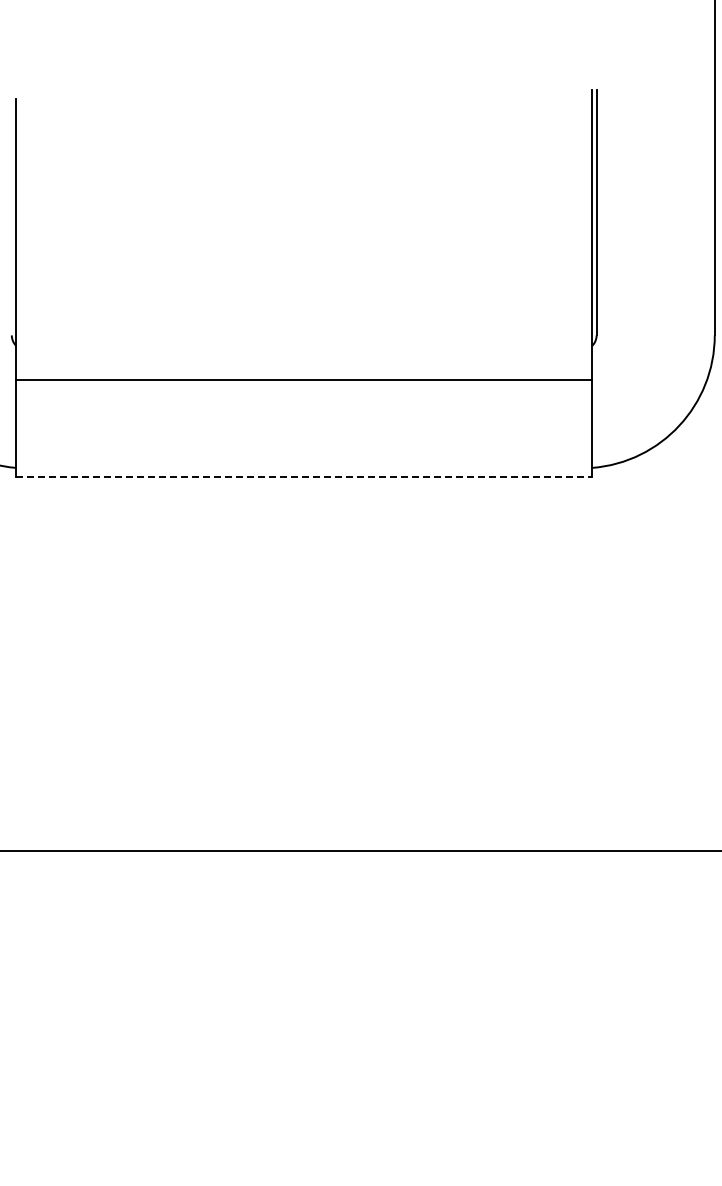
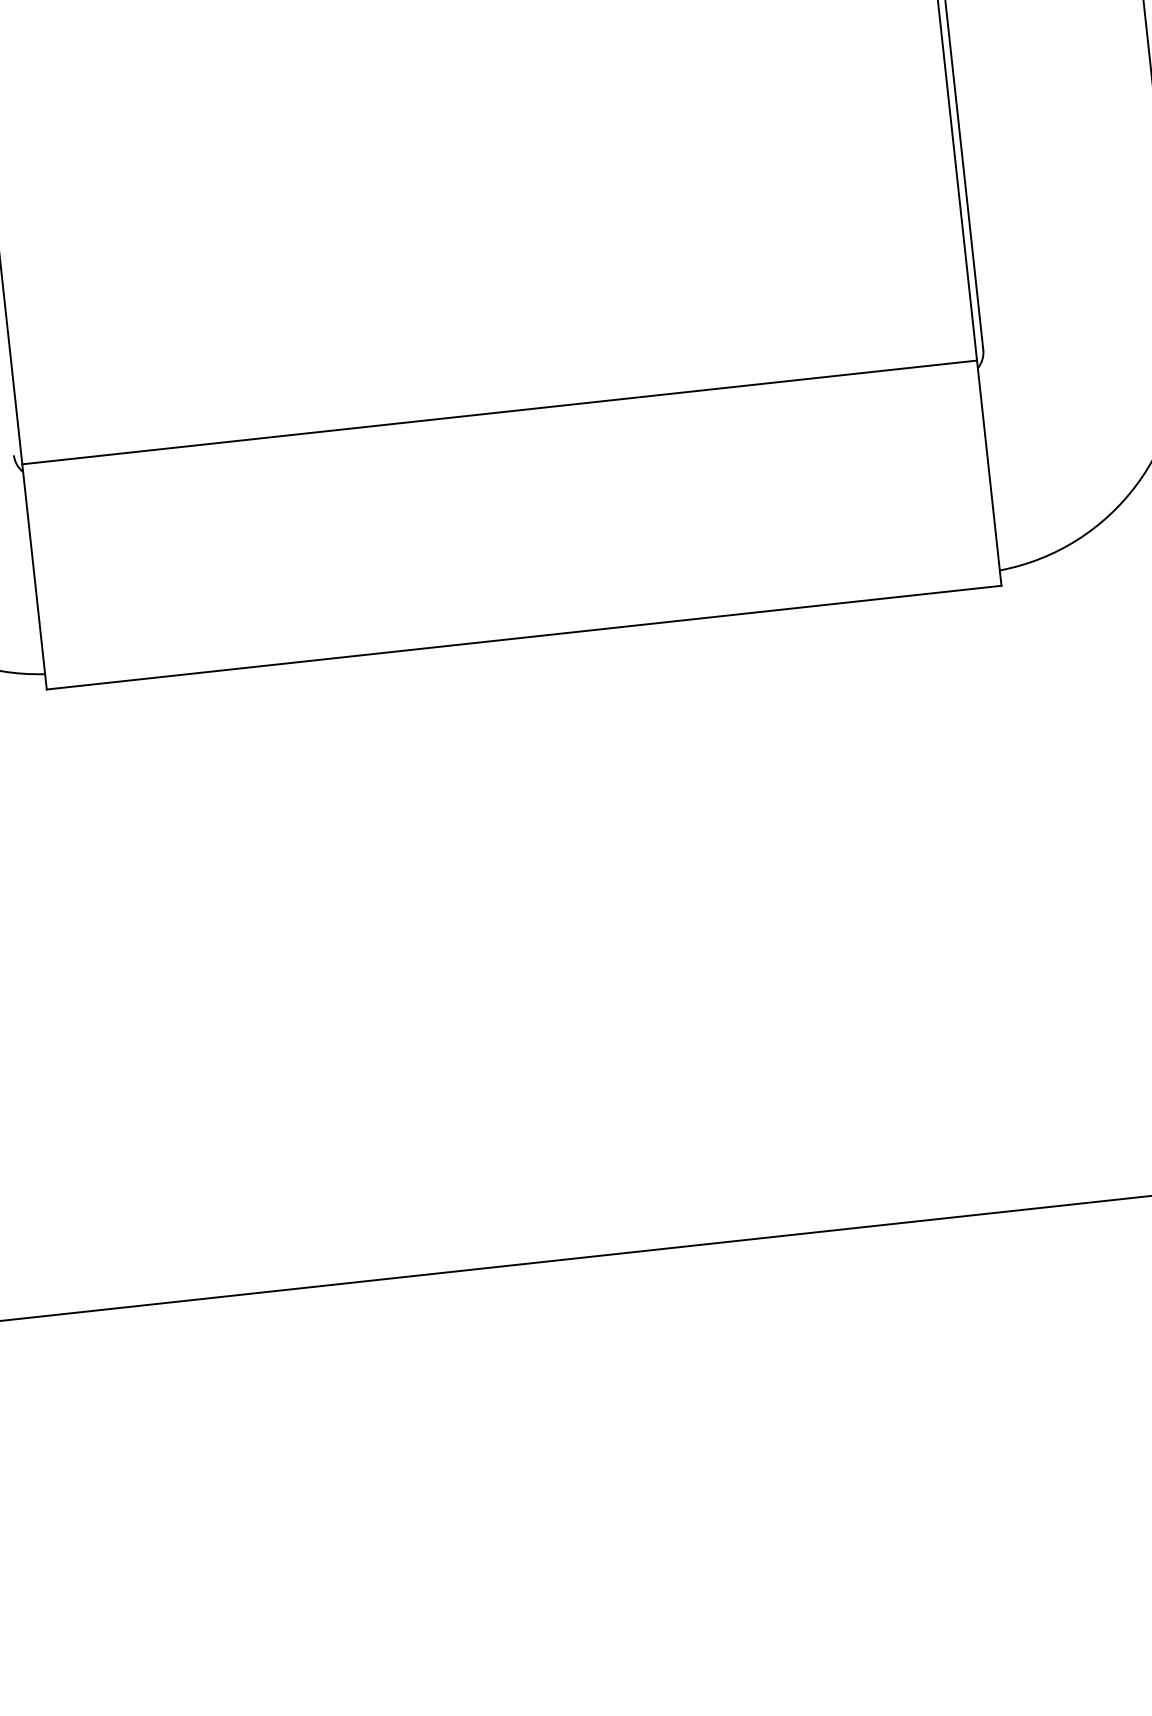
line: (304, 380) -> (500, 412), moved
line: (304, 477) -> (524, 638), dashed -> solid

